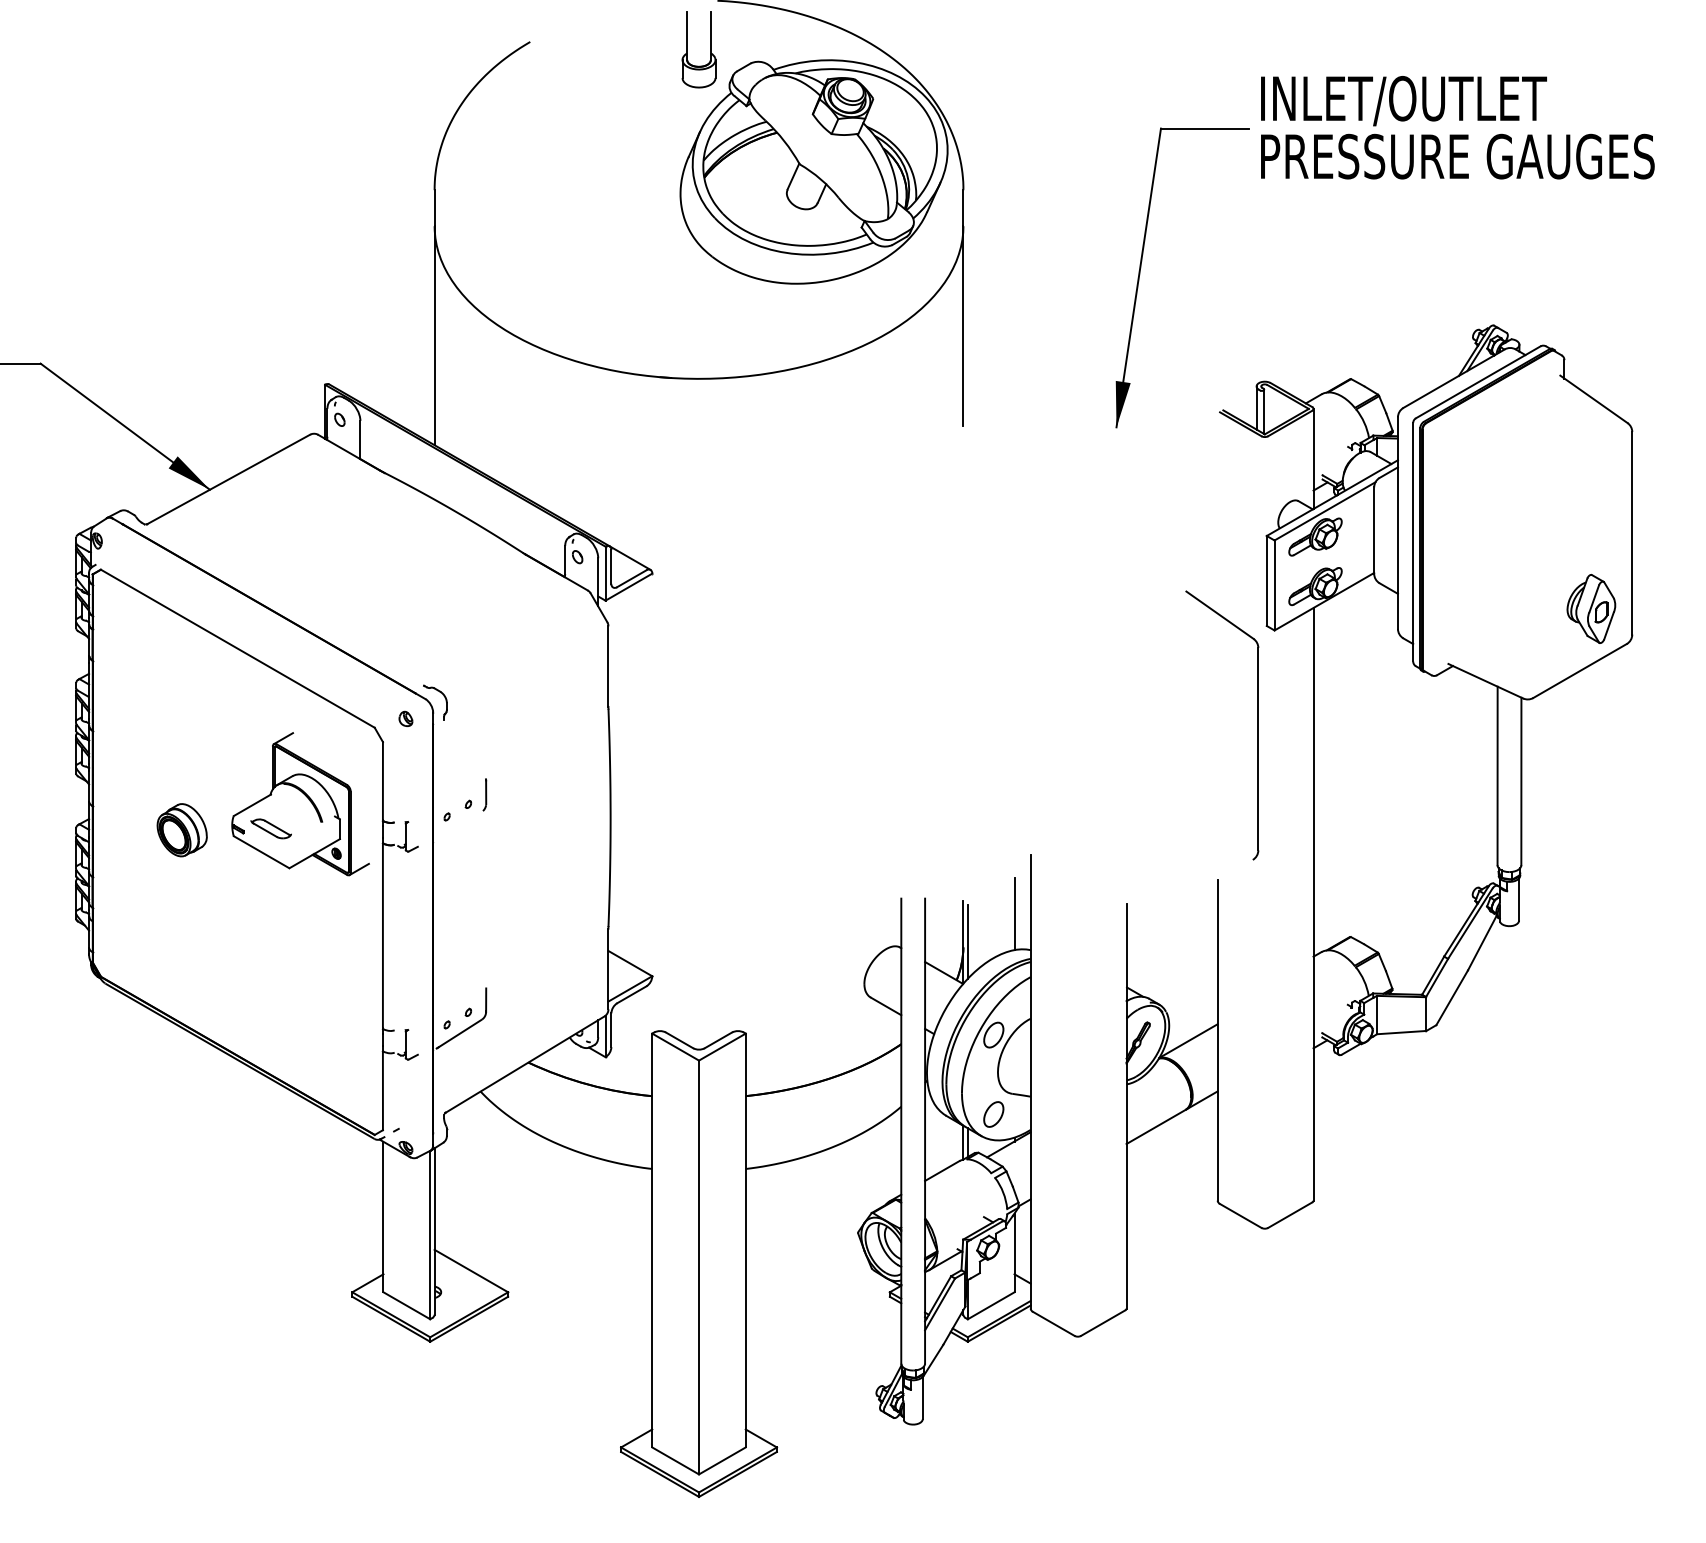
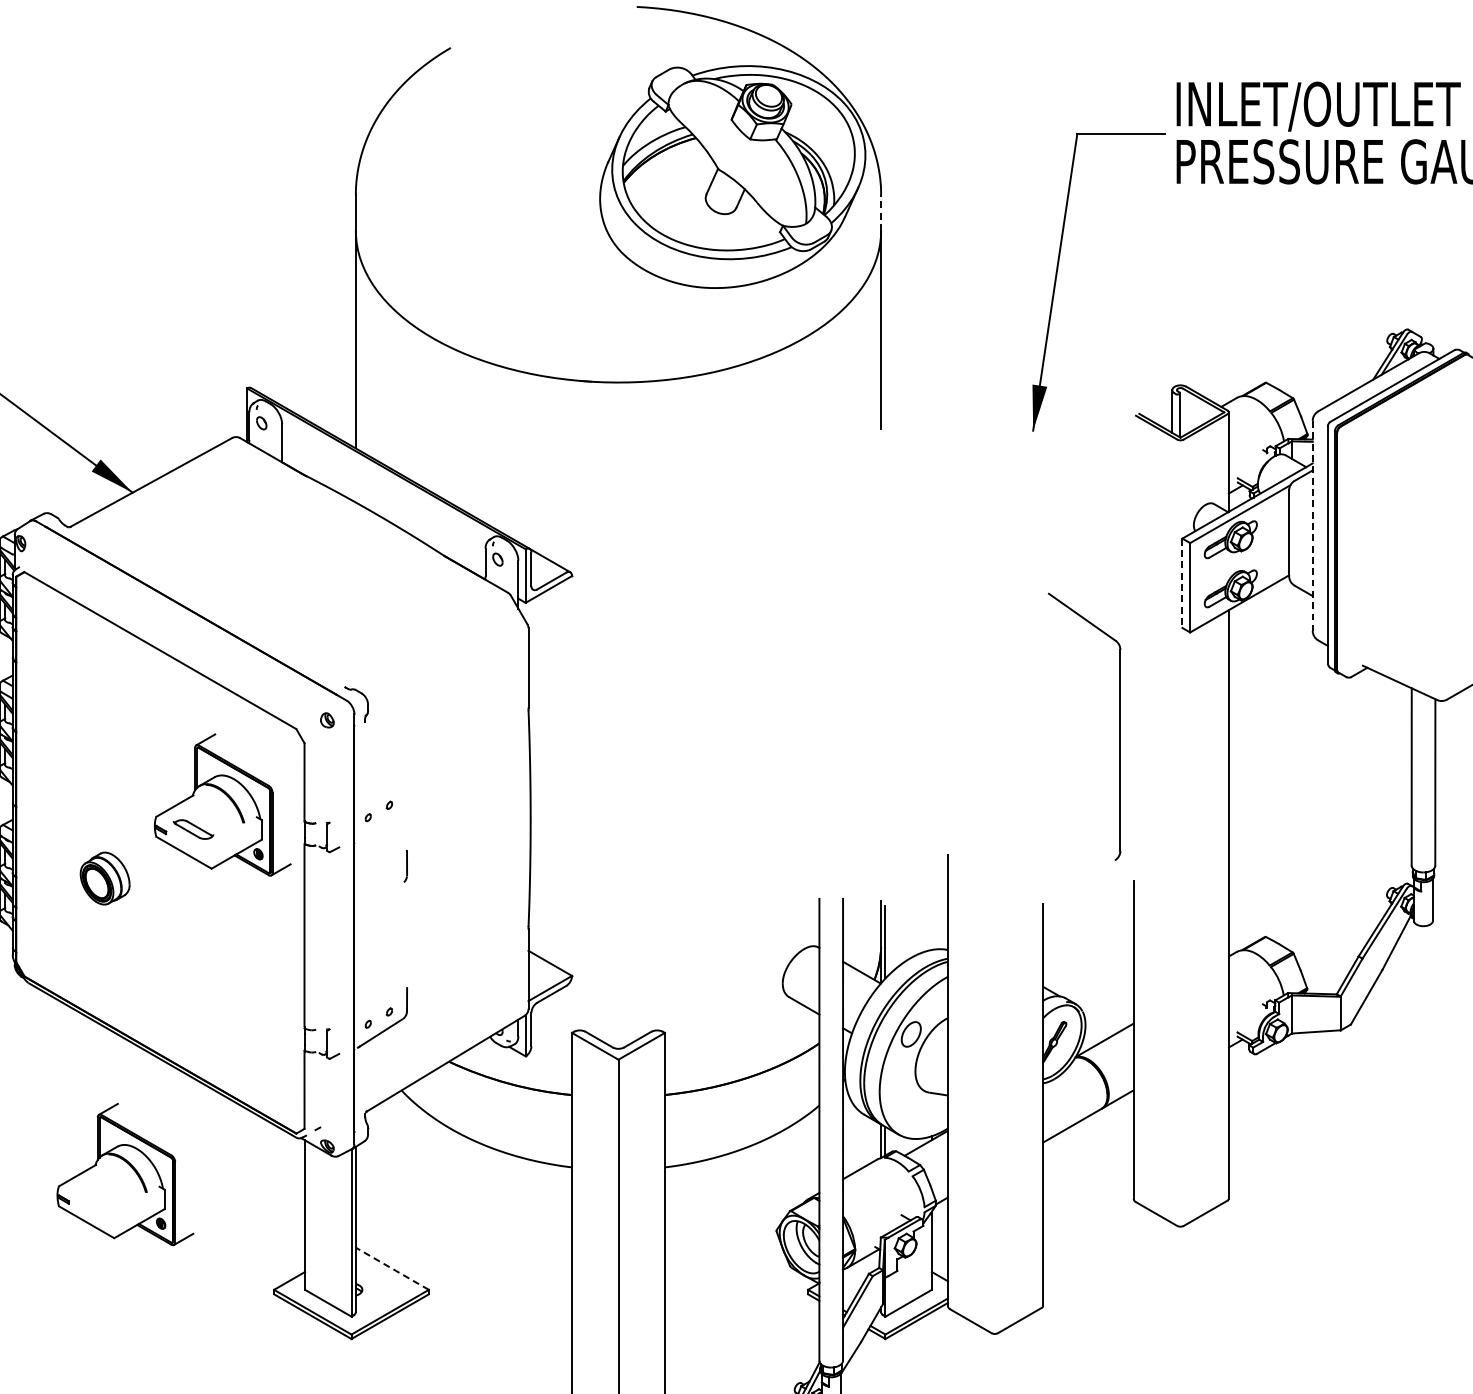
part: (687, 49) -> (607, 55), removed
line: (963, 208) -> (881, 213), solid -> dashed
line: (1397, 523) -> (1312, 526), solid -> dashed
line: (1266, 580) -> (1182, 582), solid -> dashed
part: (1257, 725) -> (1119, 726), moved
part: (484, 794) -> (405, 865), moved
part: (181, 830) -> (104, 878), moved
line: (1014, 914) -> (931, 914), removed
part: (993, 1114) -> (910, 1113), removed
part: (202, 1176) -> (125, 1174), added
line: (470, 1270) -> (391, 1268), solid -> dashed

